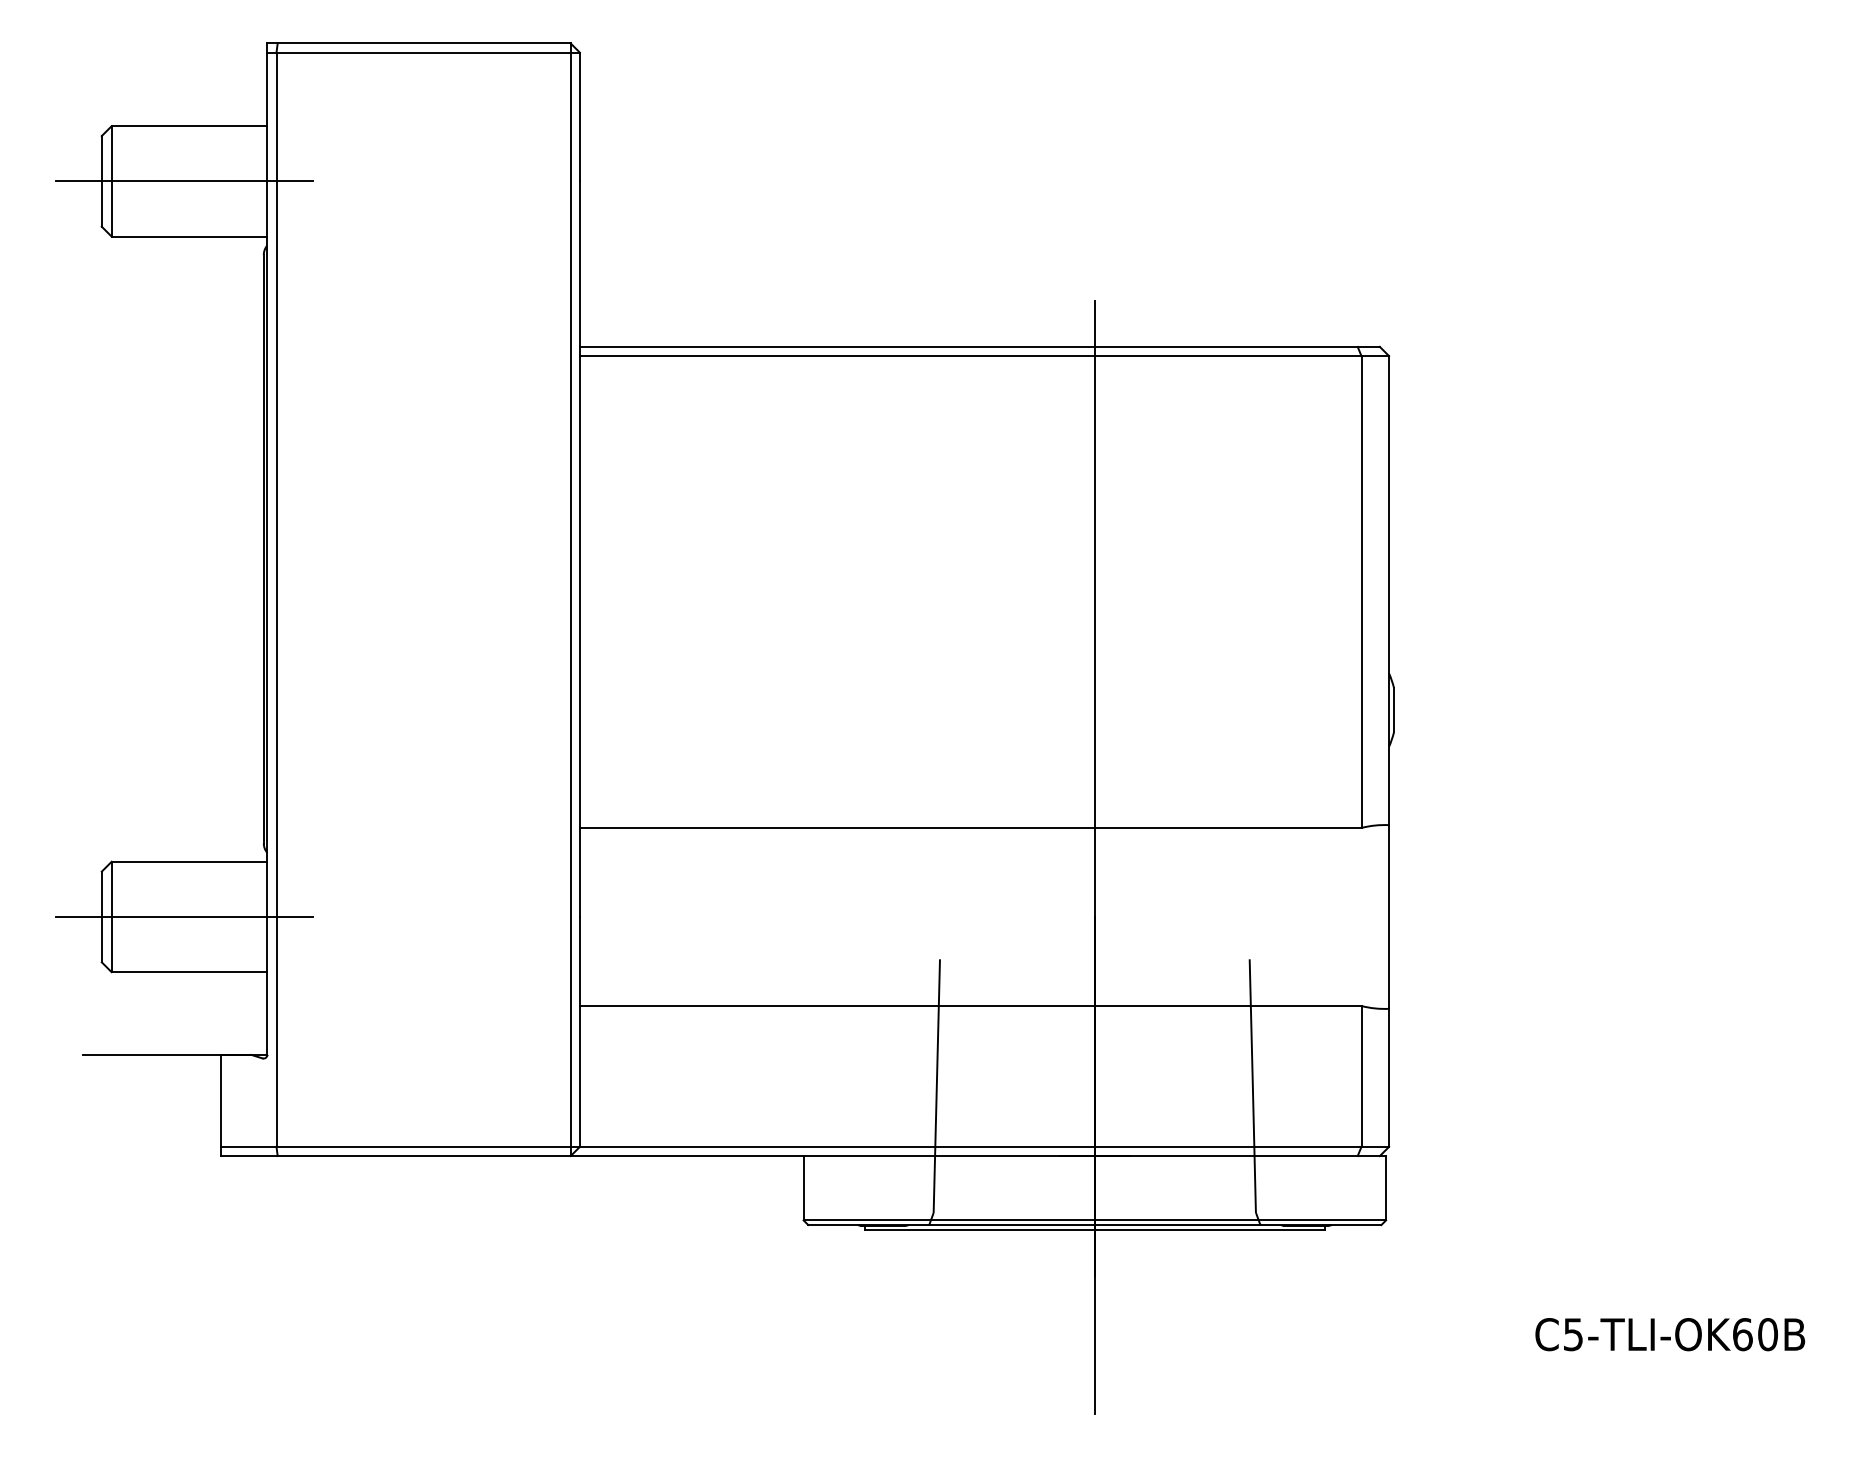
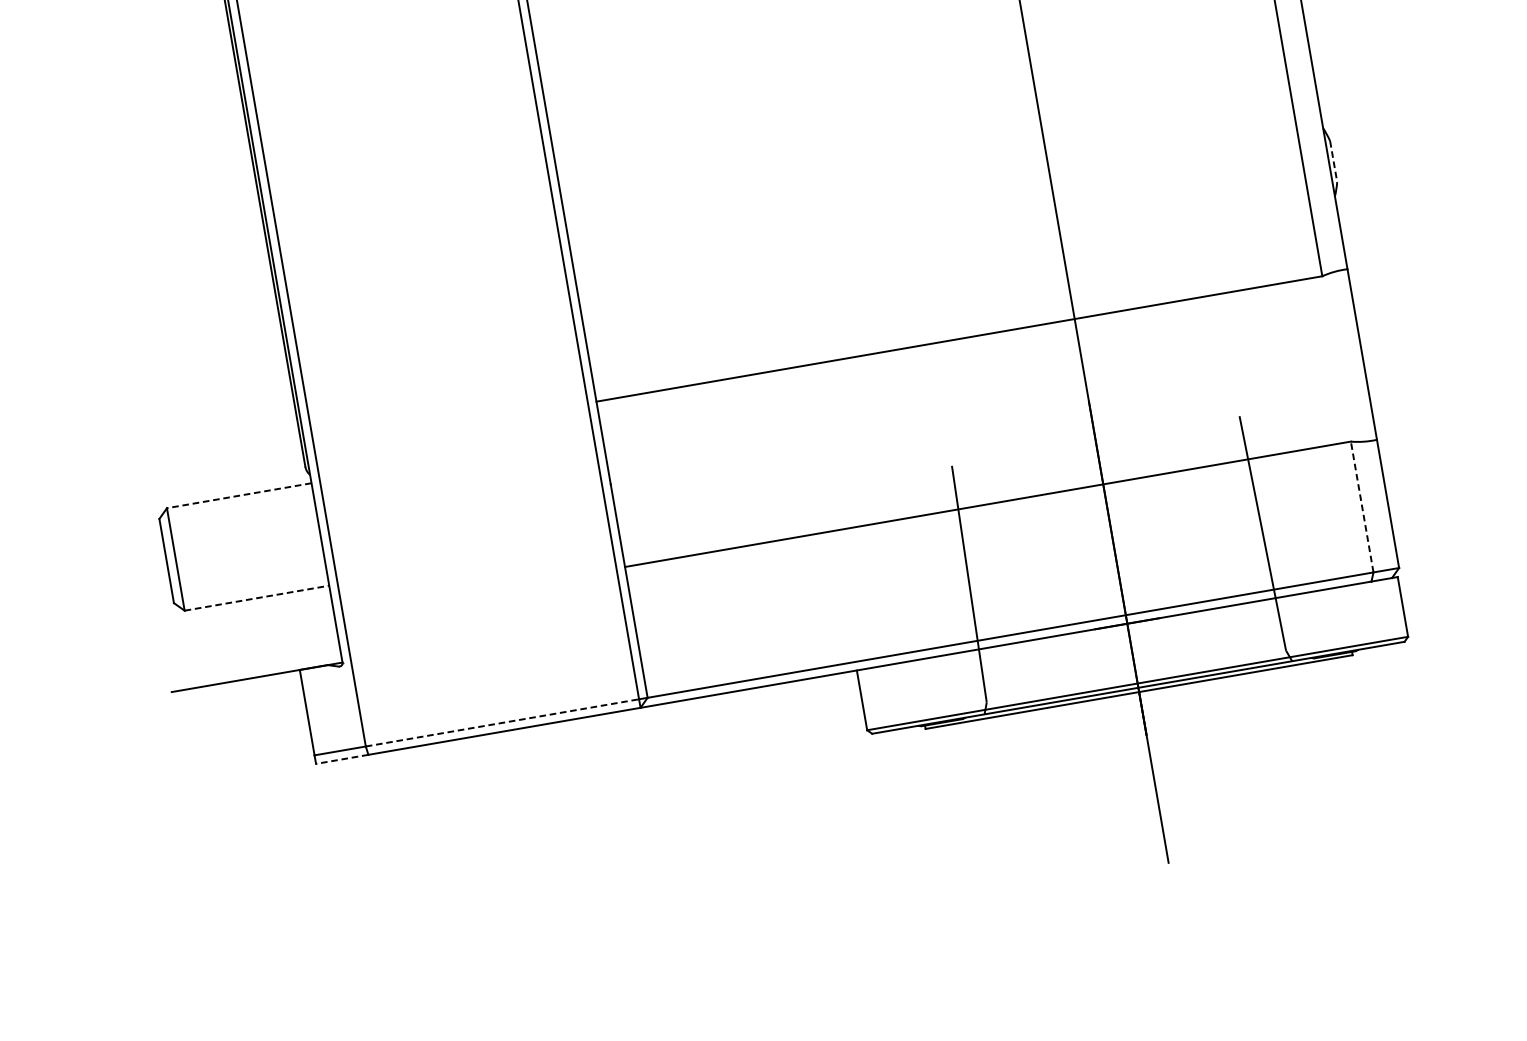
line: (1394, 710) -> (1334, 161), solid -> dashed
line: (189, 861) -> (239, 495), solid -> dashed
line: (184, 916) -> (243, 547), removed
line: (189, 972) -> (257, 598), solid -> dashed
line: (1361, 1075) -> (1362, 506), solid -> dashed
line: (424, 1146) -> (503, 722), solid -> dashed
line: (249, 1156) -> (342, 759), solid -> dashed

